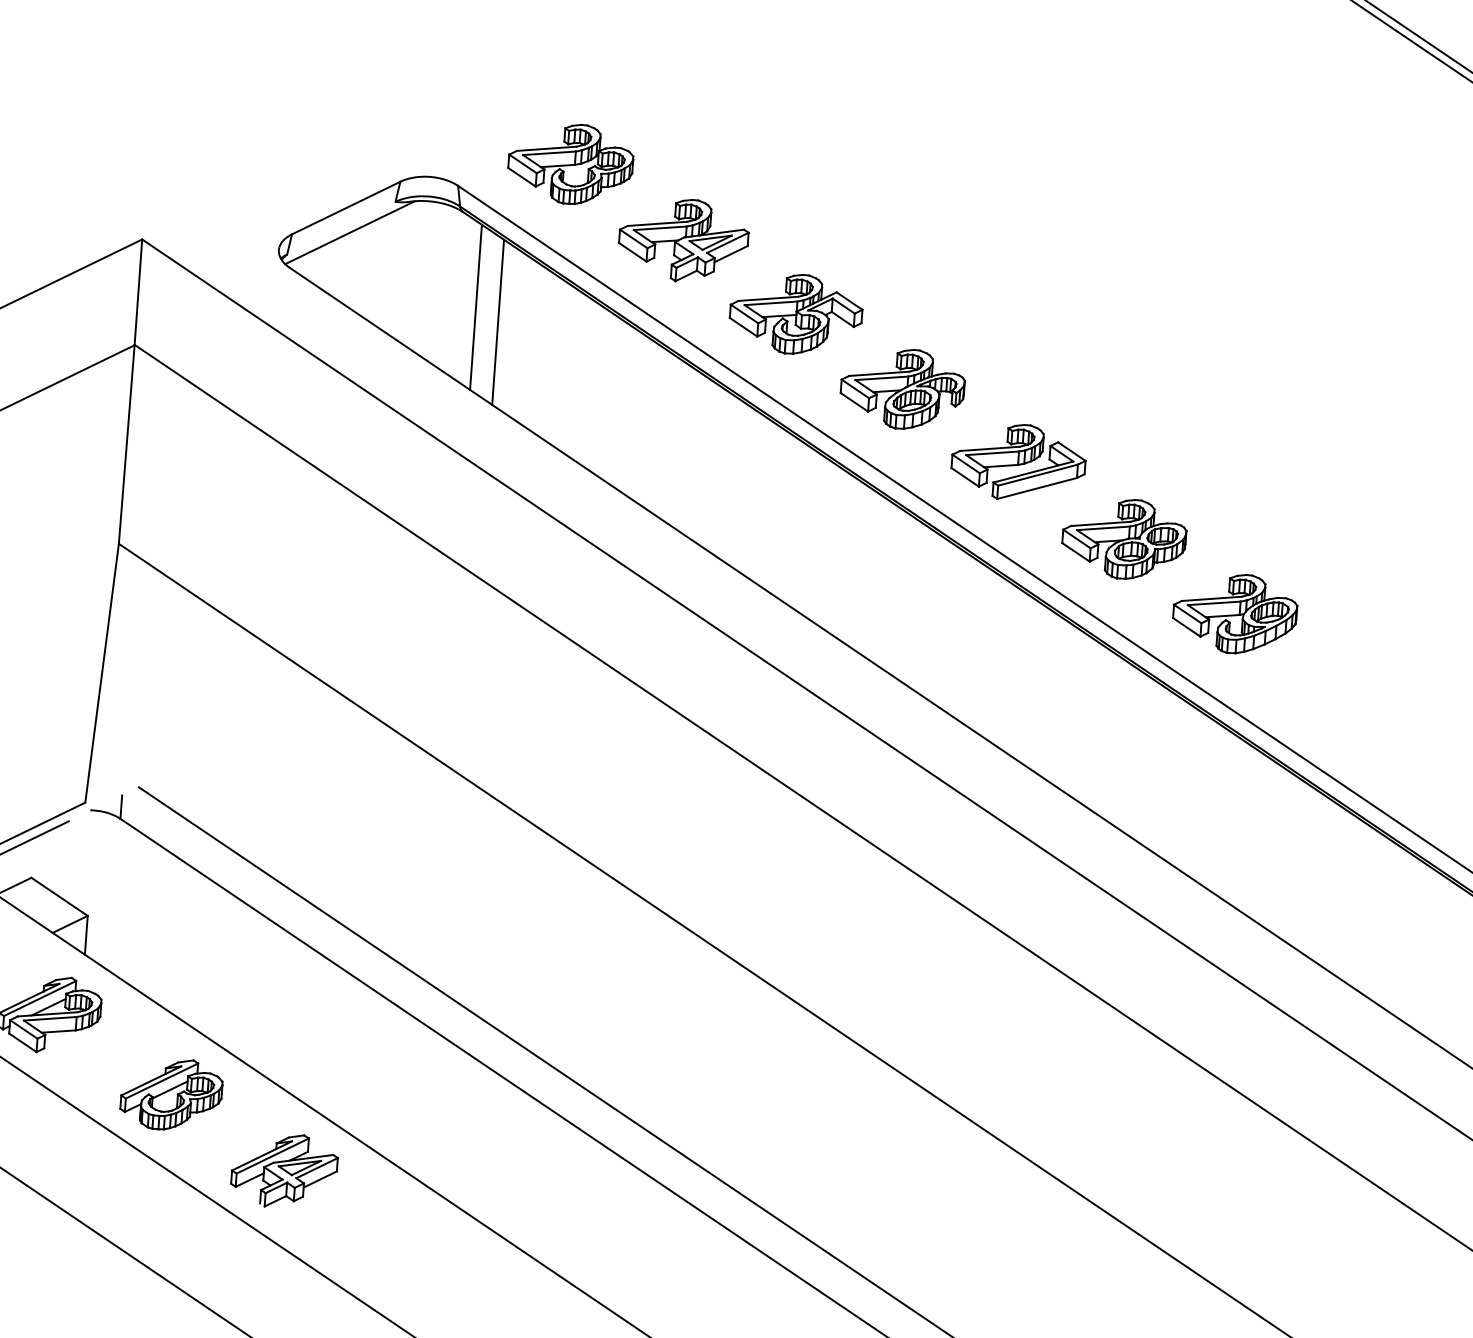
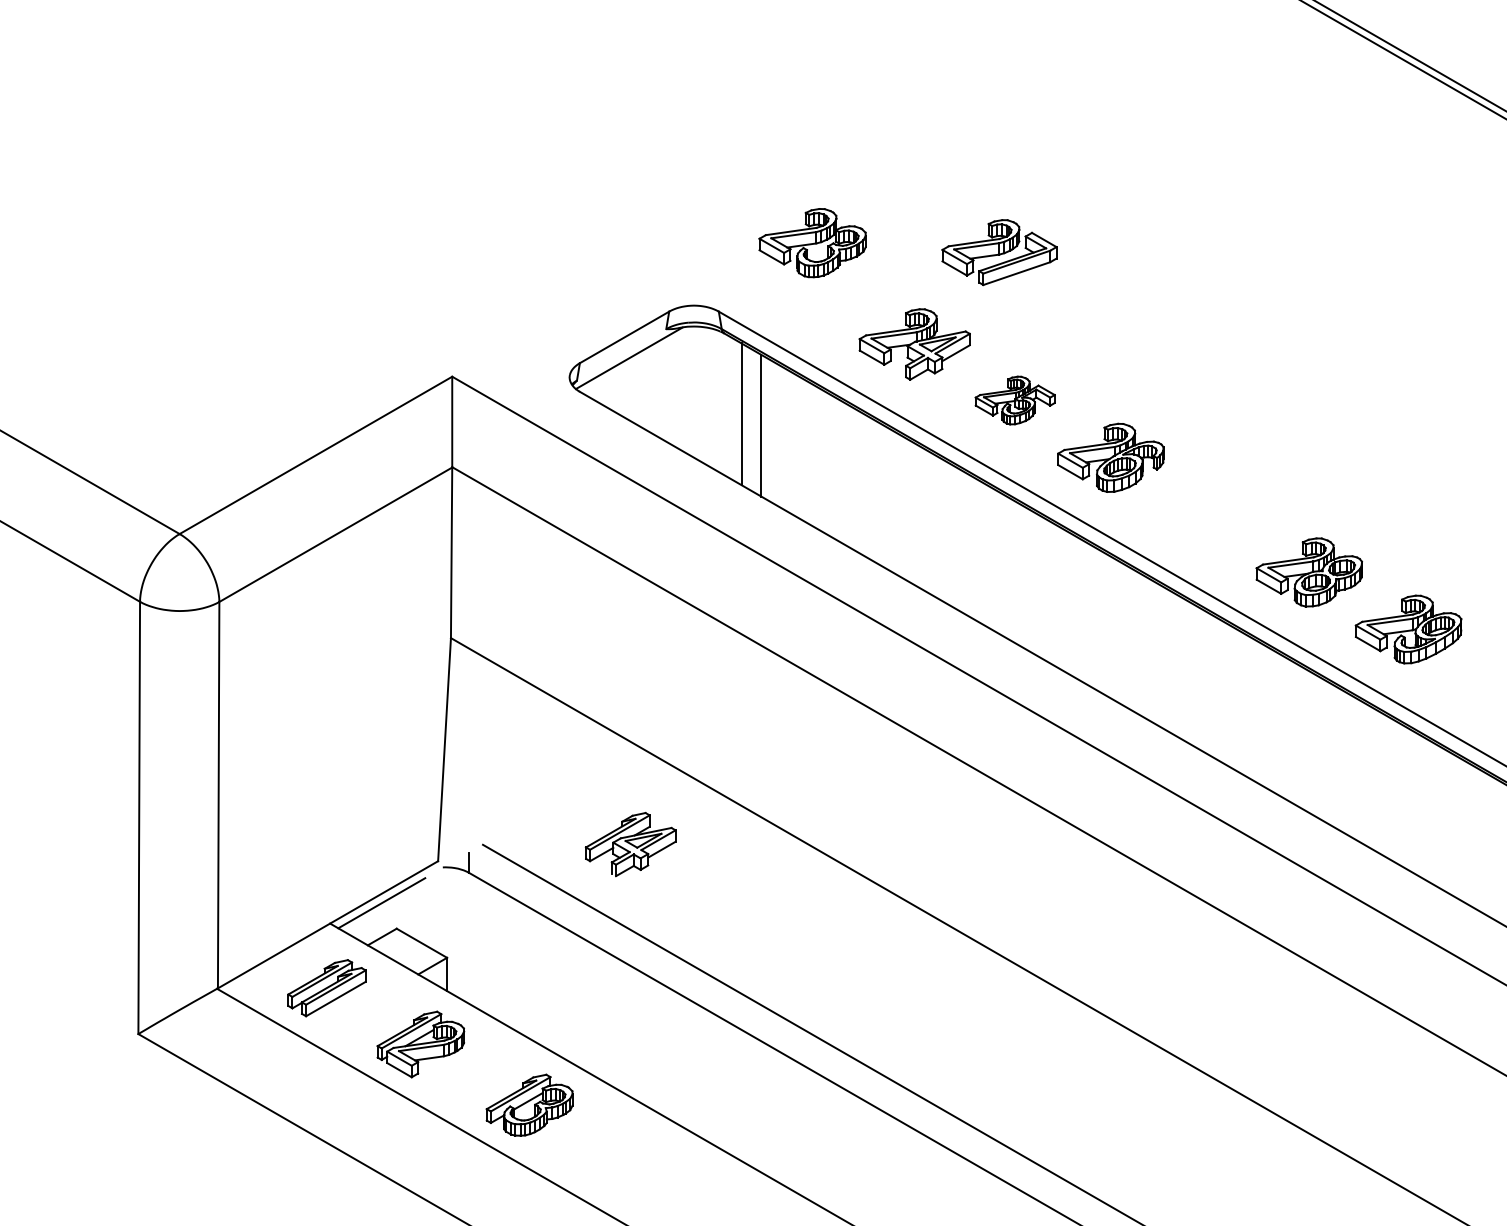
part: (570, 164) -> (812, 243), moved
part: (795, 314) -> (1014, 400), size x0.7
part: (1018, 462) -> (999, 252), moved
part: (284, 1170) -> (630, 844), moved

